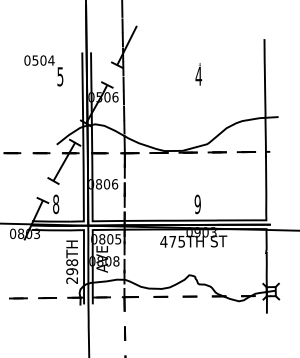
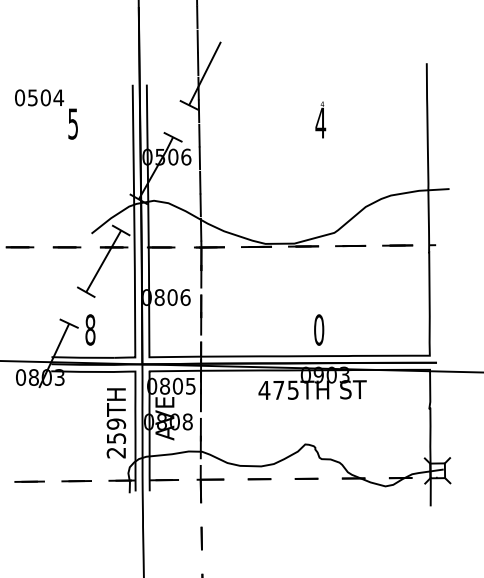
text: (43, 70) -> (45, 113), moved
text: (197, 204) -> (318, 330), 9 -> 0
text: (72, 267) -> (116, 431), 298TH -> 259TH

